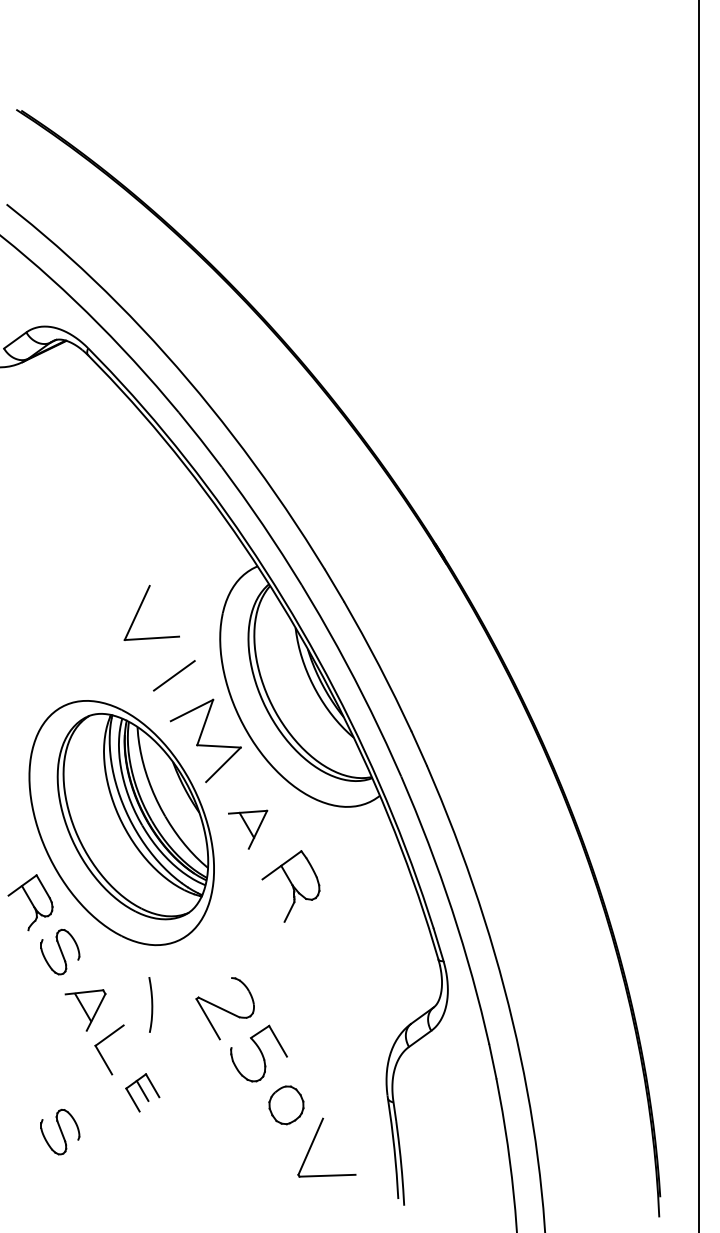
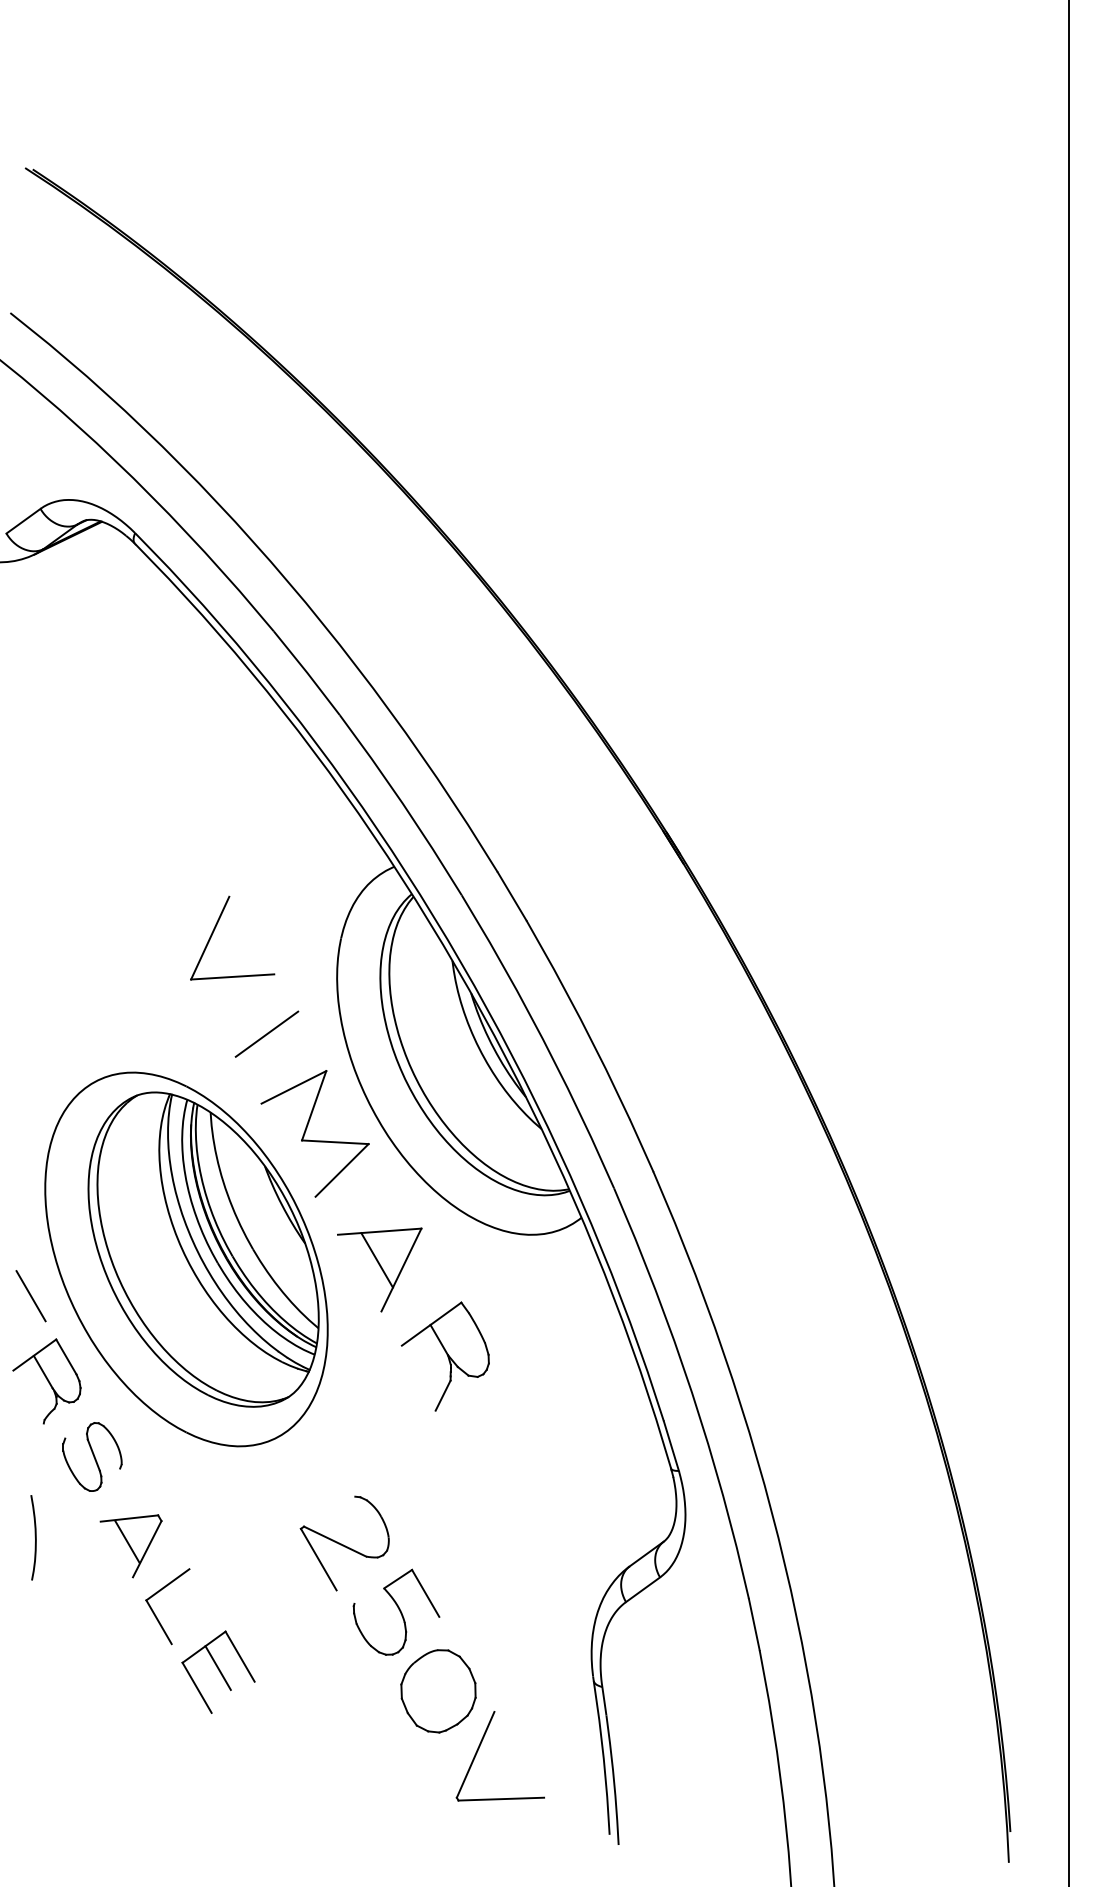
part: (247, 829) -> (378, 1269), size x1.43
line: (19, 846) -> (30, 1295), added
curve: (151, 1004) -> (34, 1537), moved
part: (142, 1092) -> (218, 1671), size x1.43
part: (286, 1105) -> (438, 1691), size x1.43
part: (60, 1131) -> (92, 1731), removed

